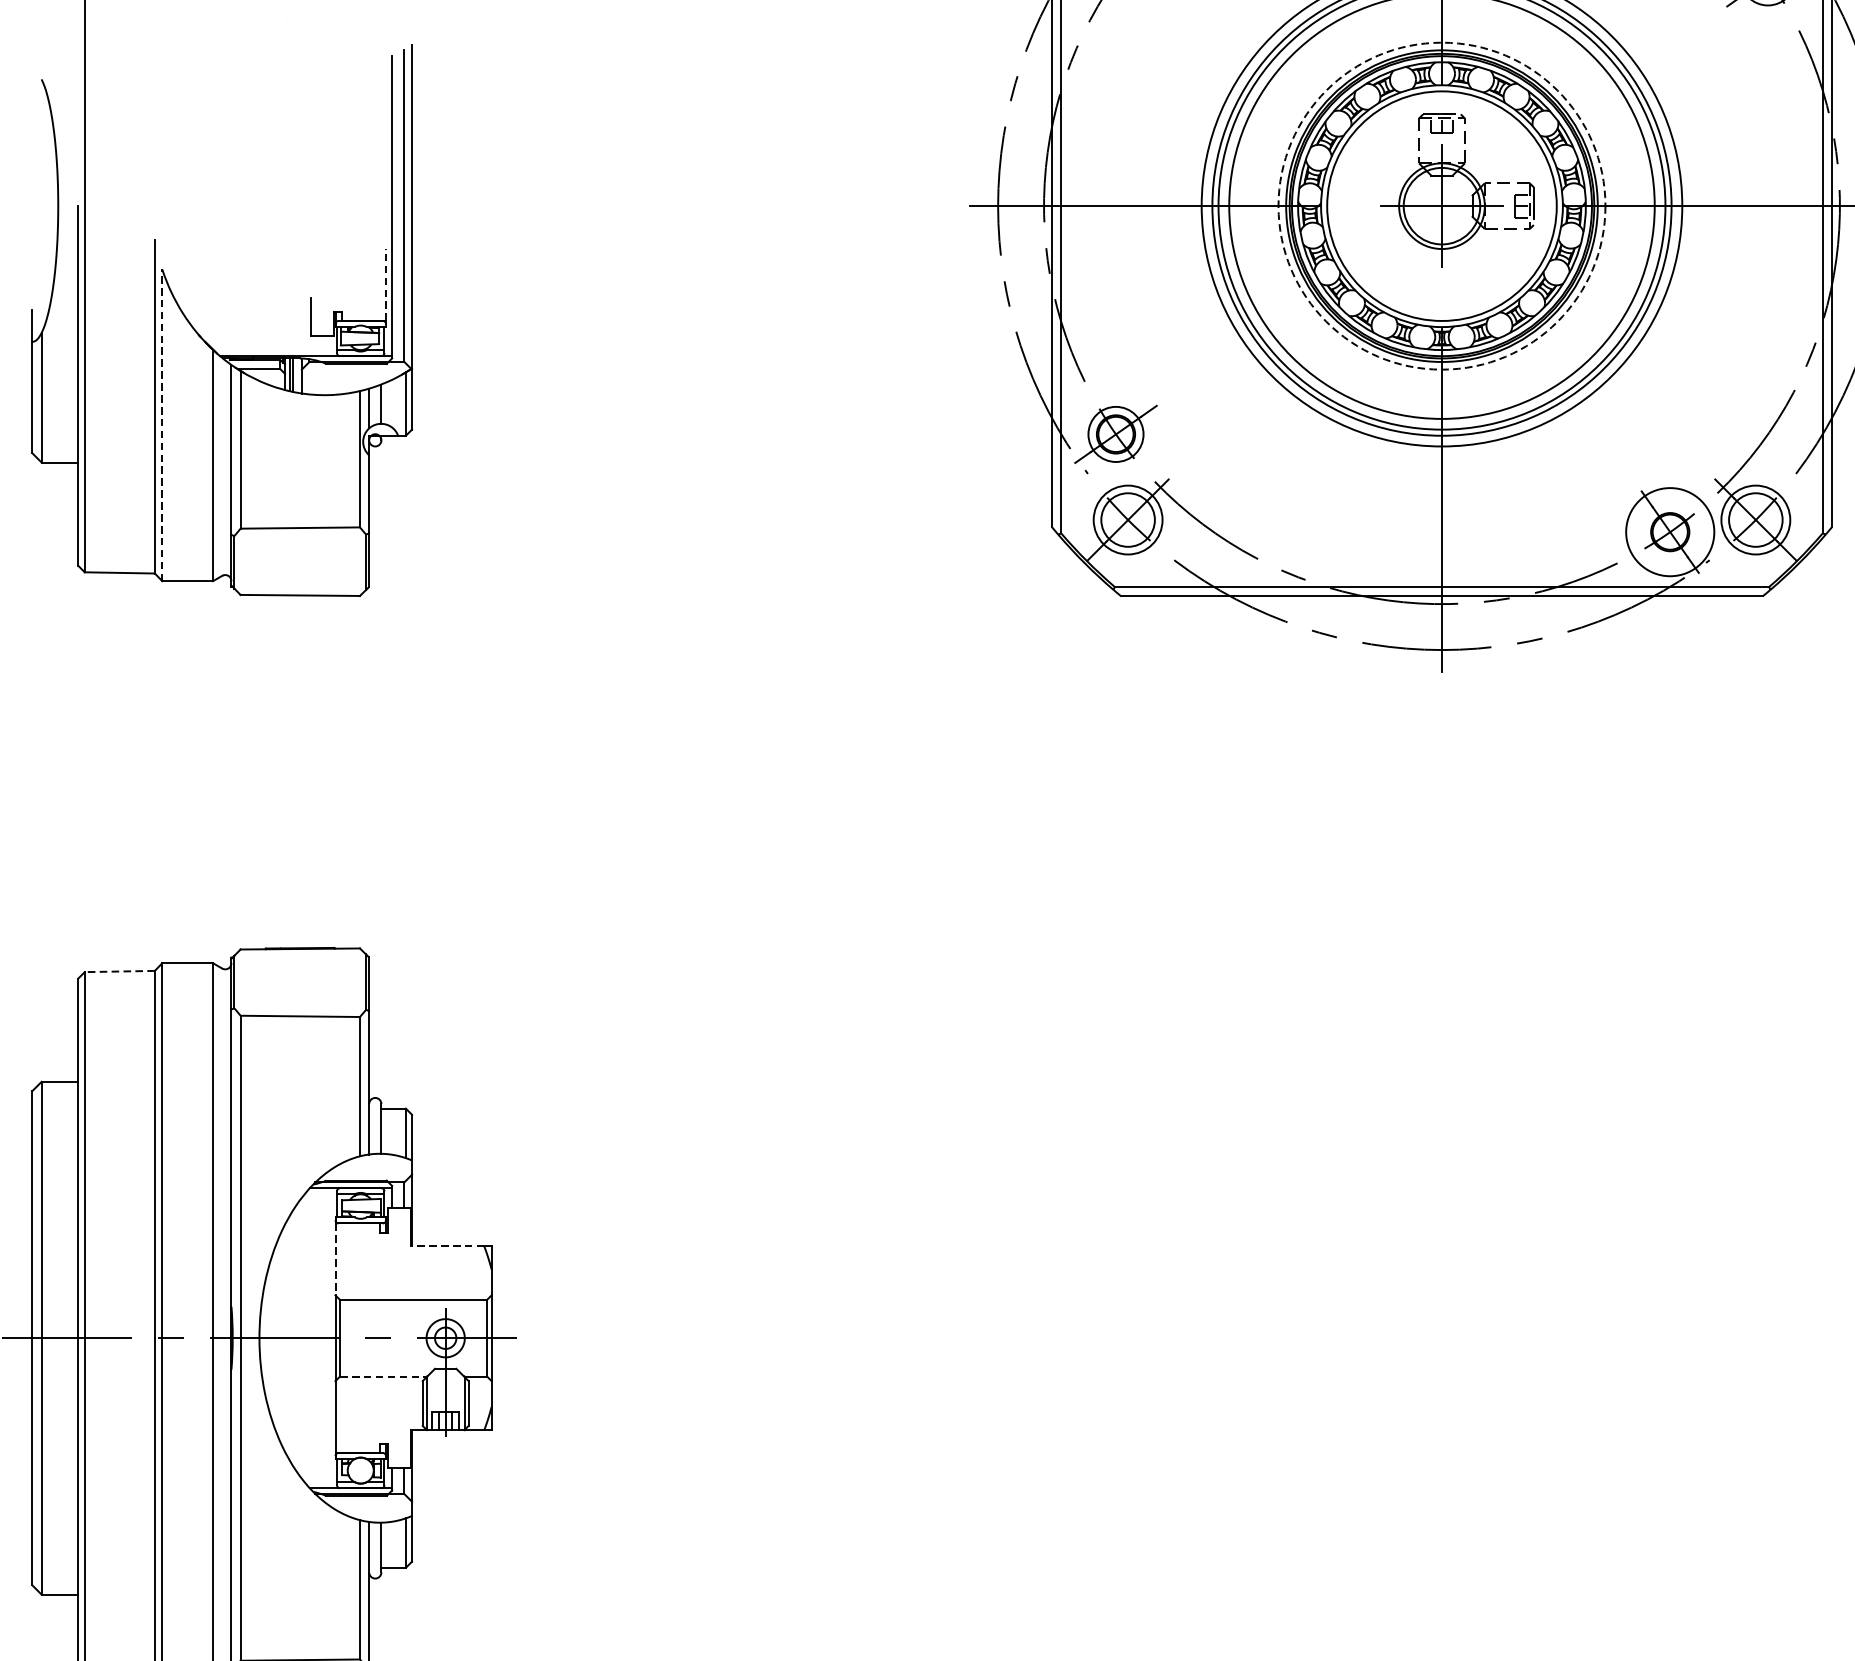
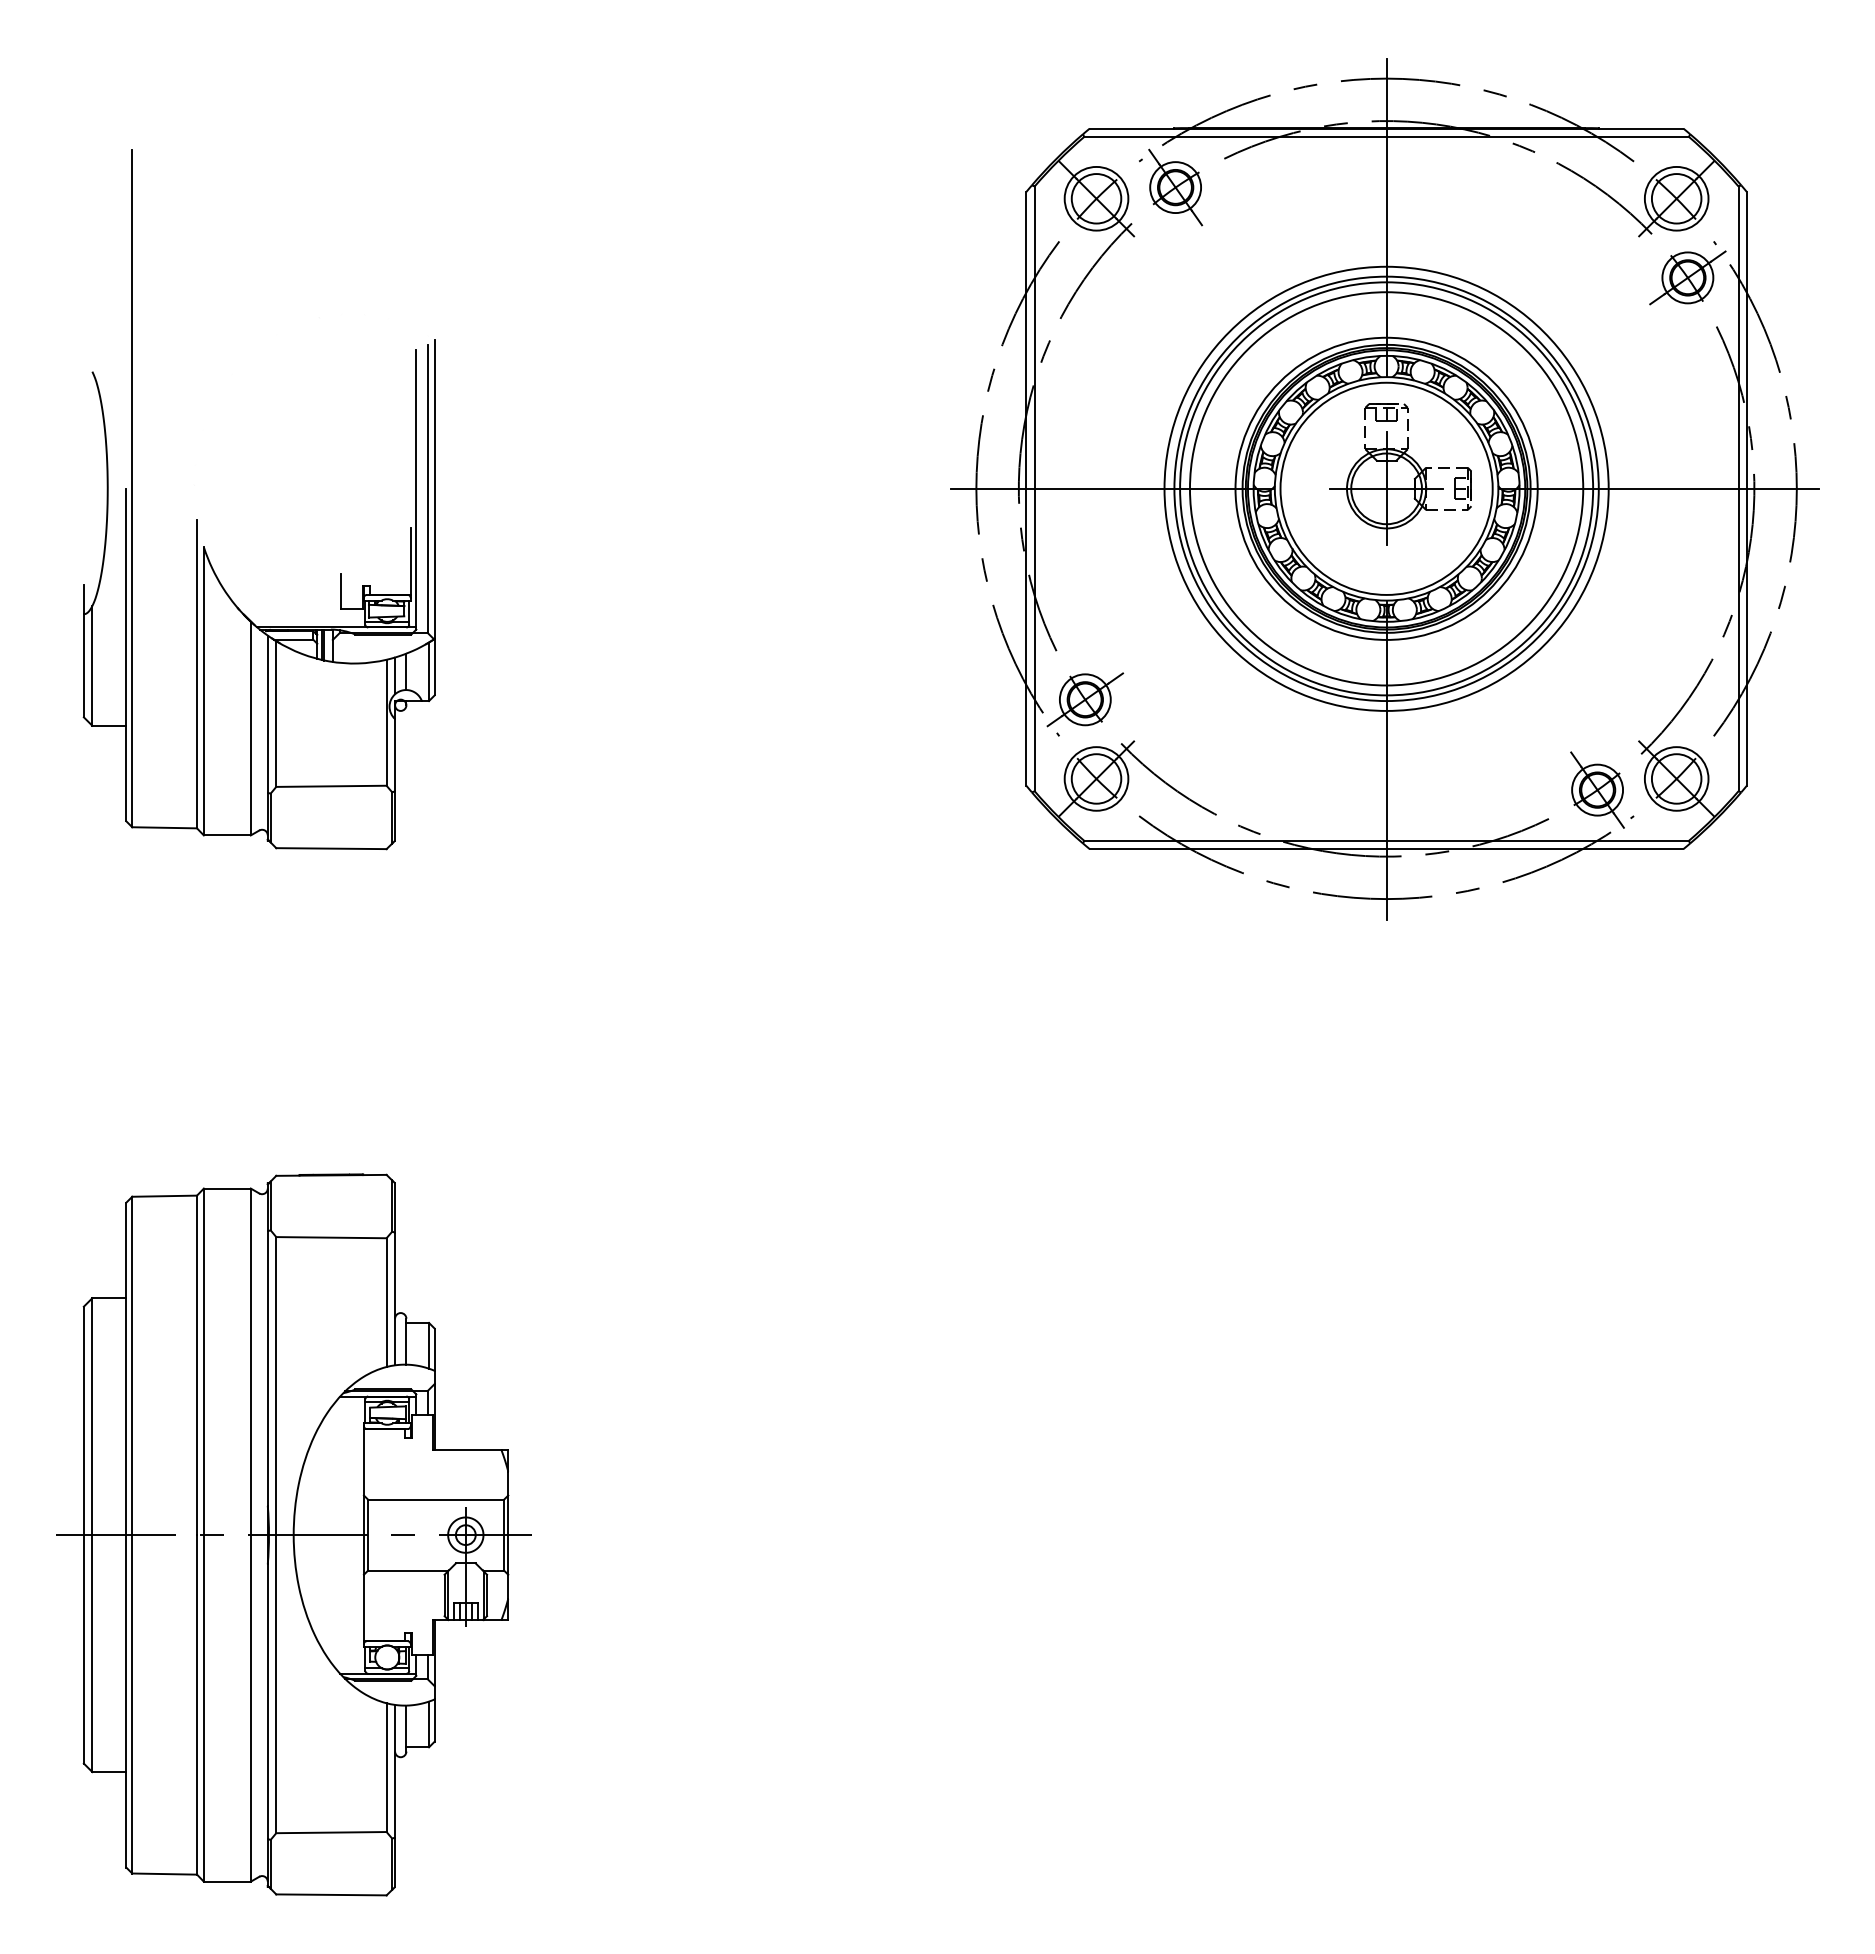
circle: (1441, 205) -> (1386, 488), dashed -> solid
line: (385, 284) -> (410, 561), dashed -> solid
line: (161, 424) -> (203, 690), dashed -> solid
circle: (1670, 531) -> (1597, 789), size x0.62
line: (119, 971) -> (164, 1196), dashed -> solid
line: (446, 1246) -> (466, 1450), dashed -> solid
line: (334, 1259) -> (363, 1462), dashed -> solid
line: (383, 1376) -> (408, 1570), dashed -> solid

